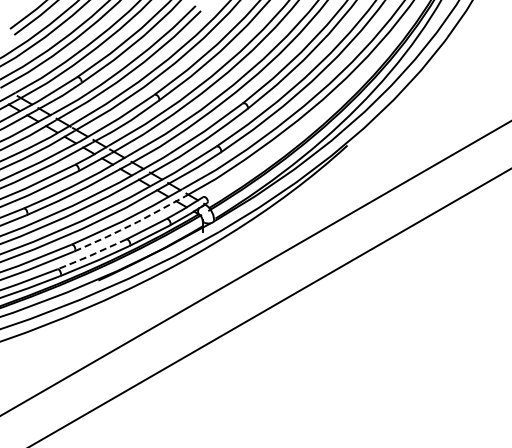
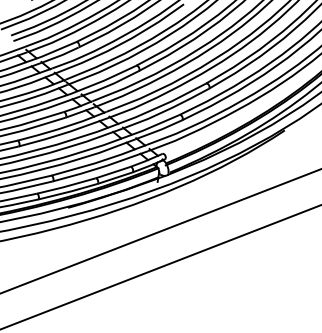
line: (131, 225) -> (101, 167), dashed -> solid
line: (91, 255) -> (65, 186), dashed -> solid

